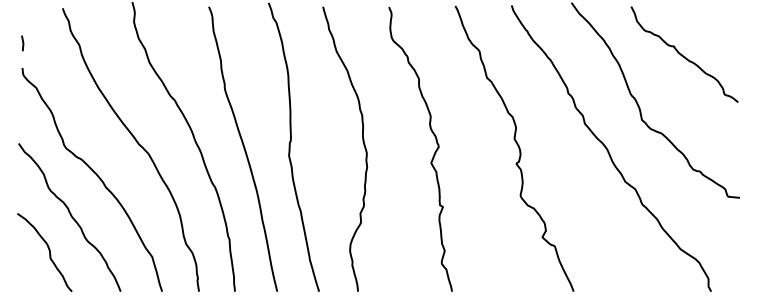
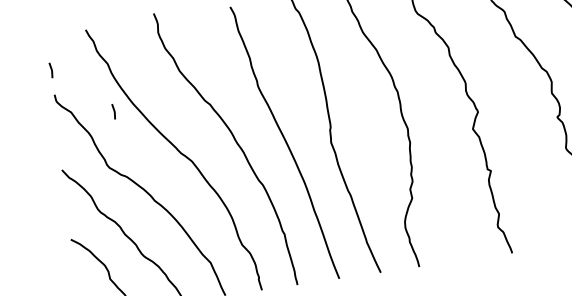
line: (78, 93) -> (113, 111), added

